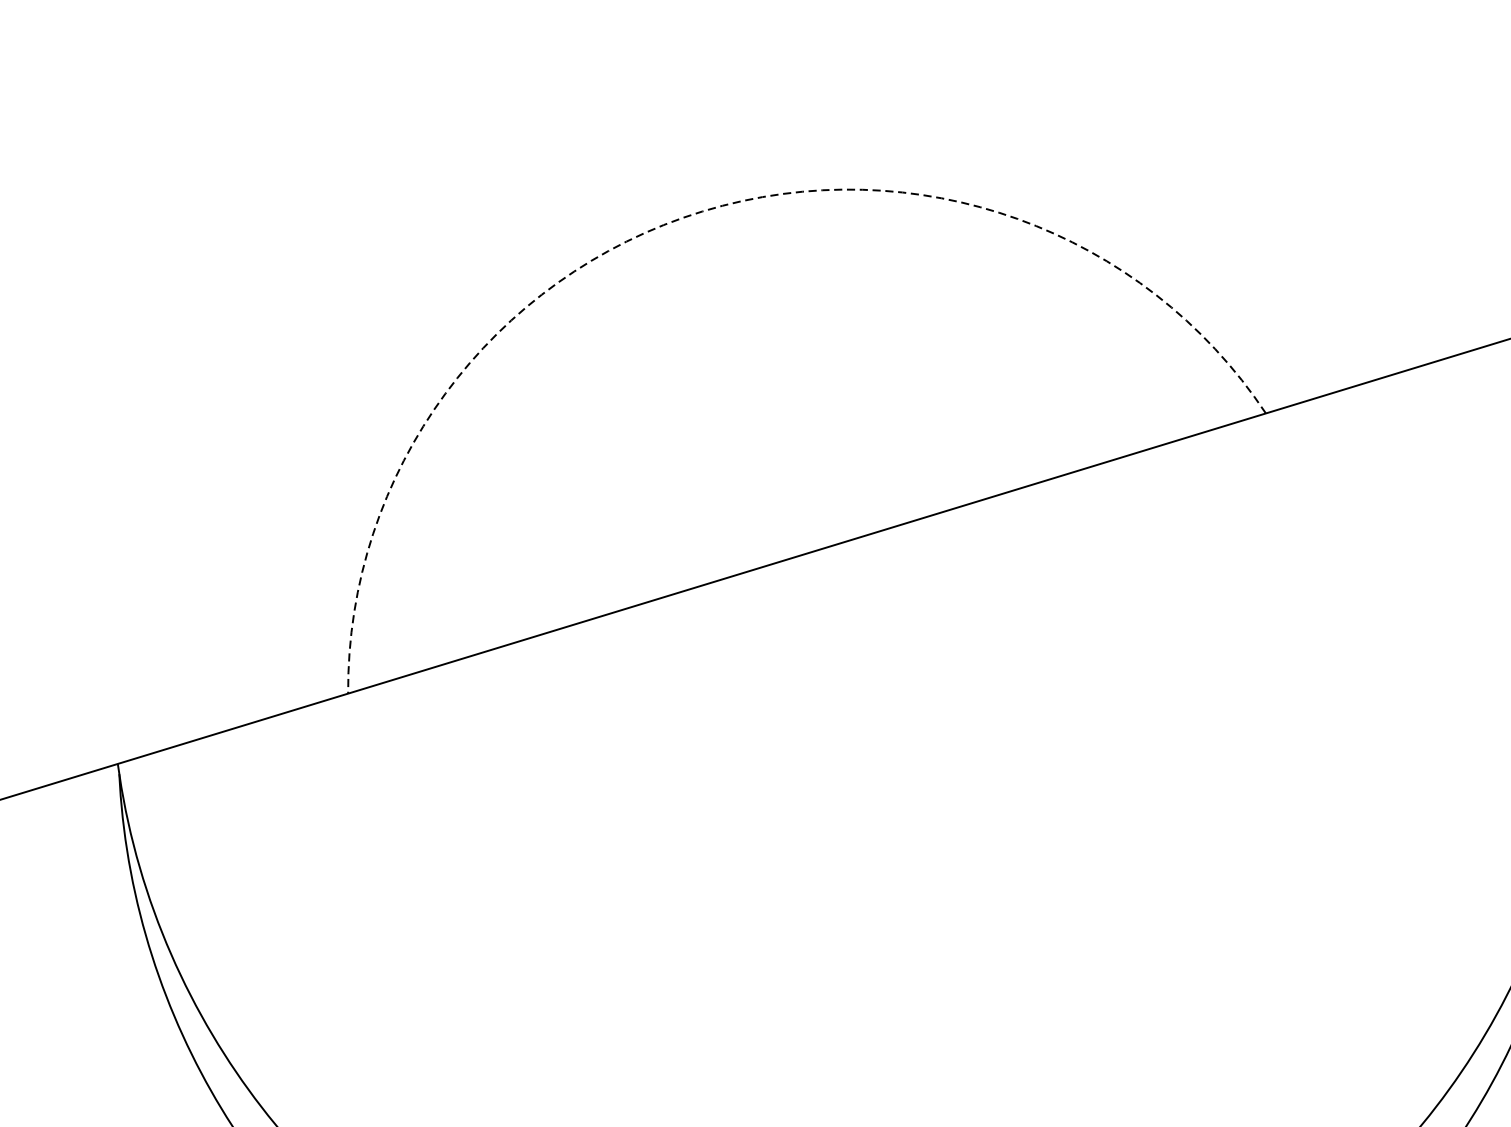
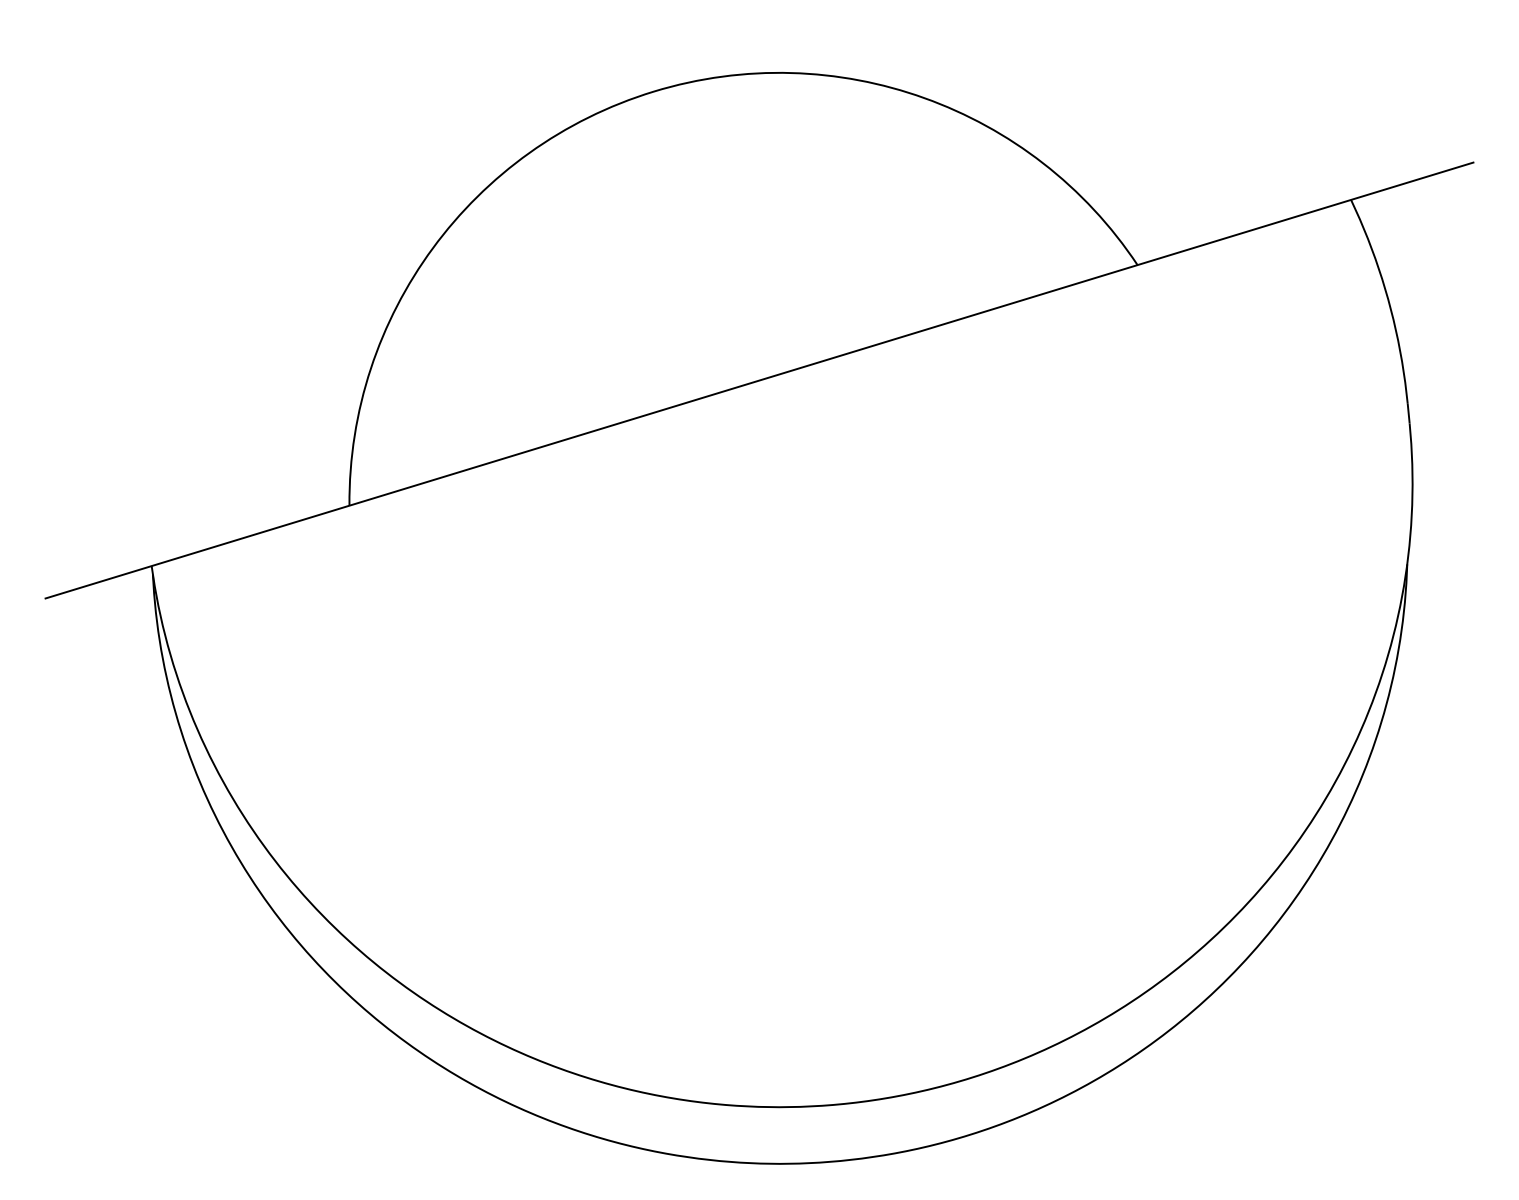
arc: (702, 211) -> (653, 91), dashed -> solid

